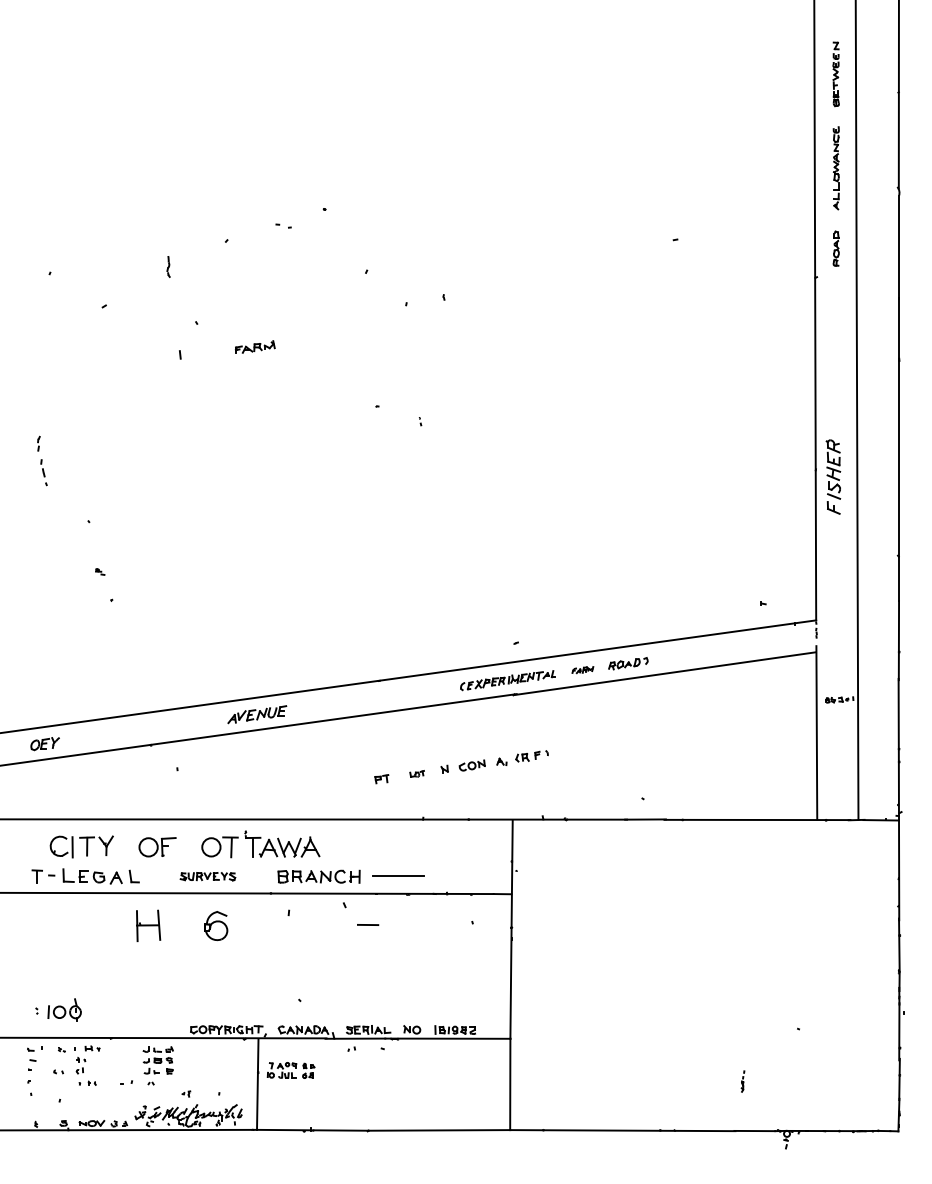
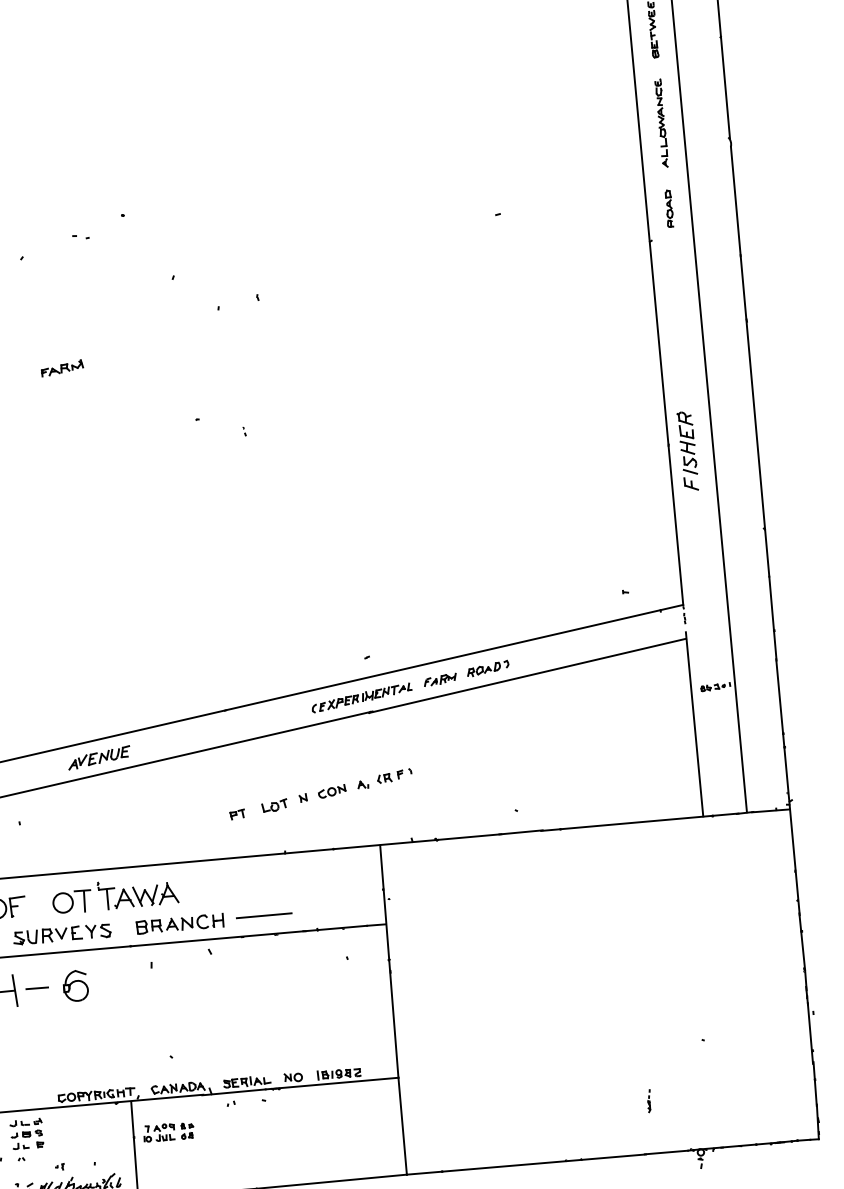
part: (582, 669) -> (439, 679), size x1.43
part: (416, 773) -> (273, 805), size x1.67
part: (207, 876) -> (61, 934), size x1.67
line: (368, 924) -> (37, 987), moved

